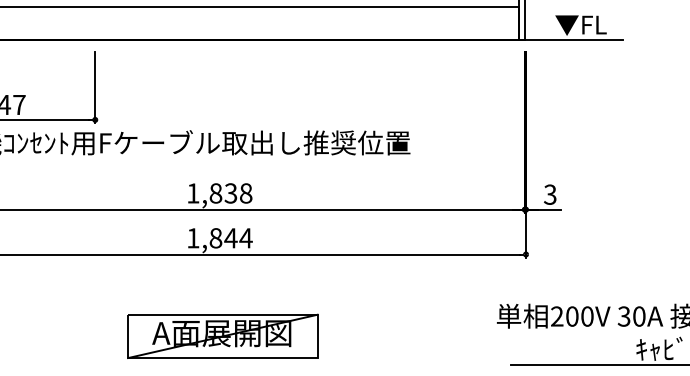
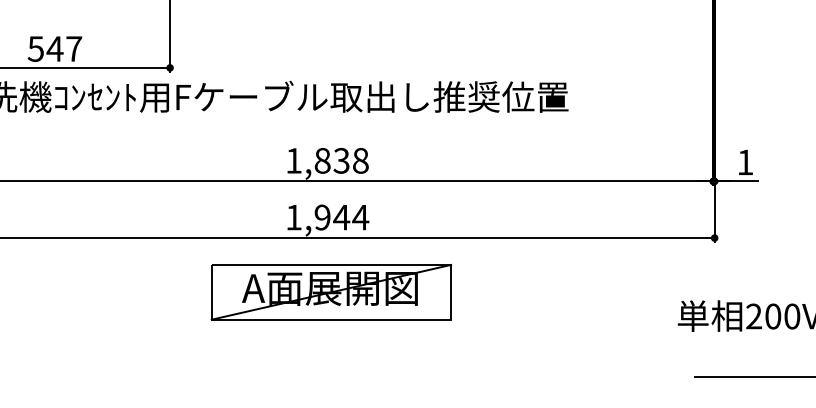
text: (550, 194) -> (745, 162), 3 -> 1
text: (215, 238) -> (322, 217), 1,844 -> 1,944
part: (222, 335) -> (330, 291), moved

